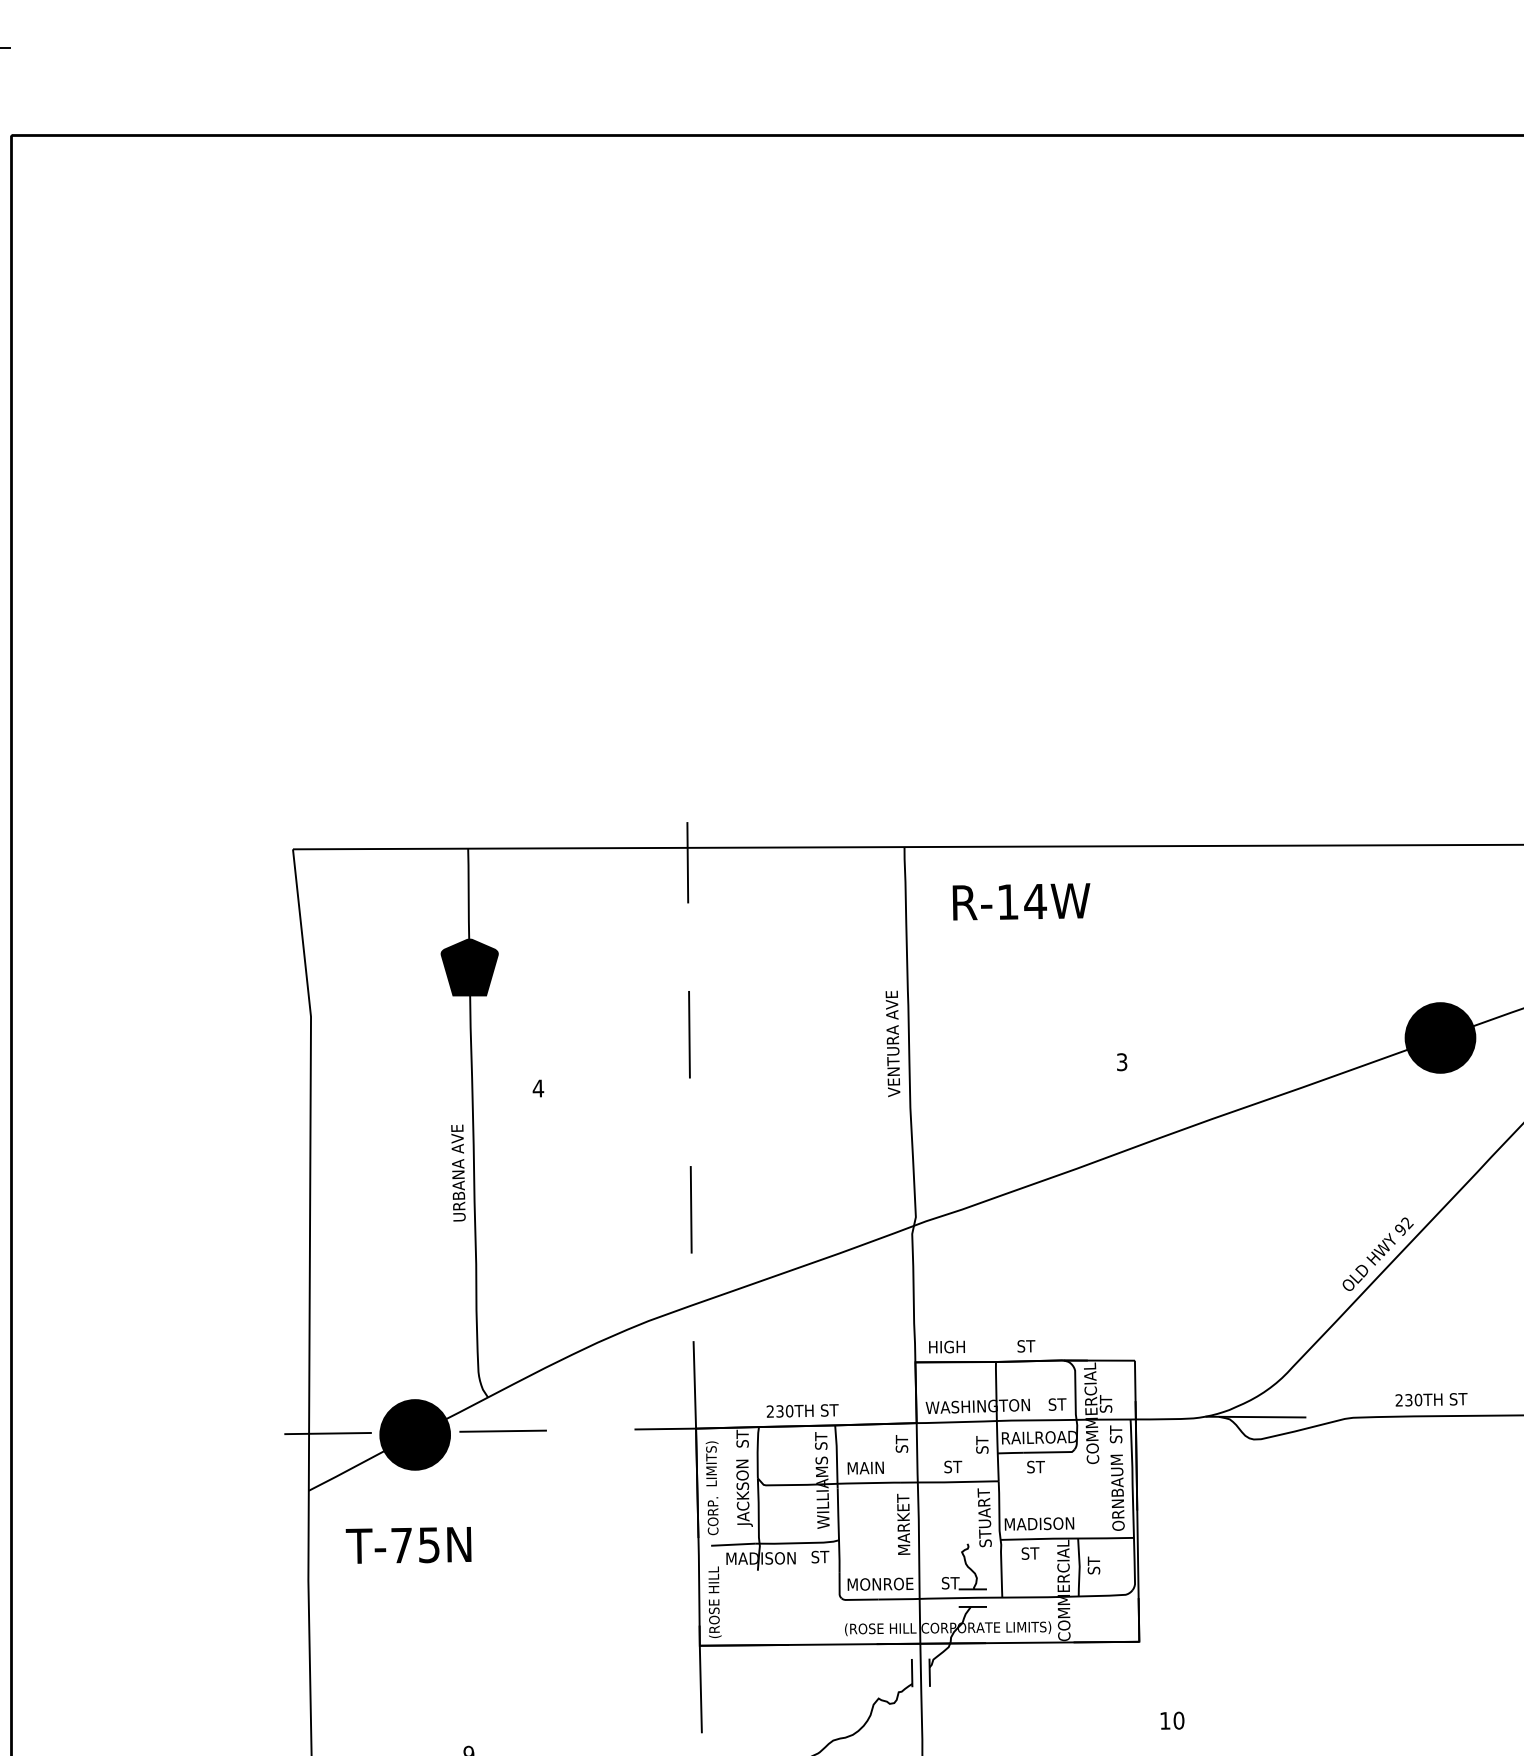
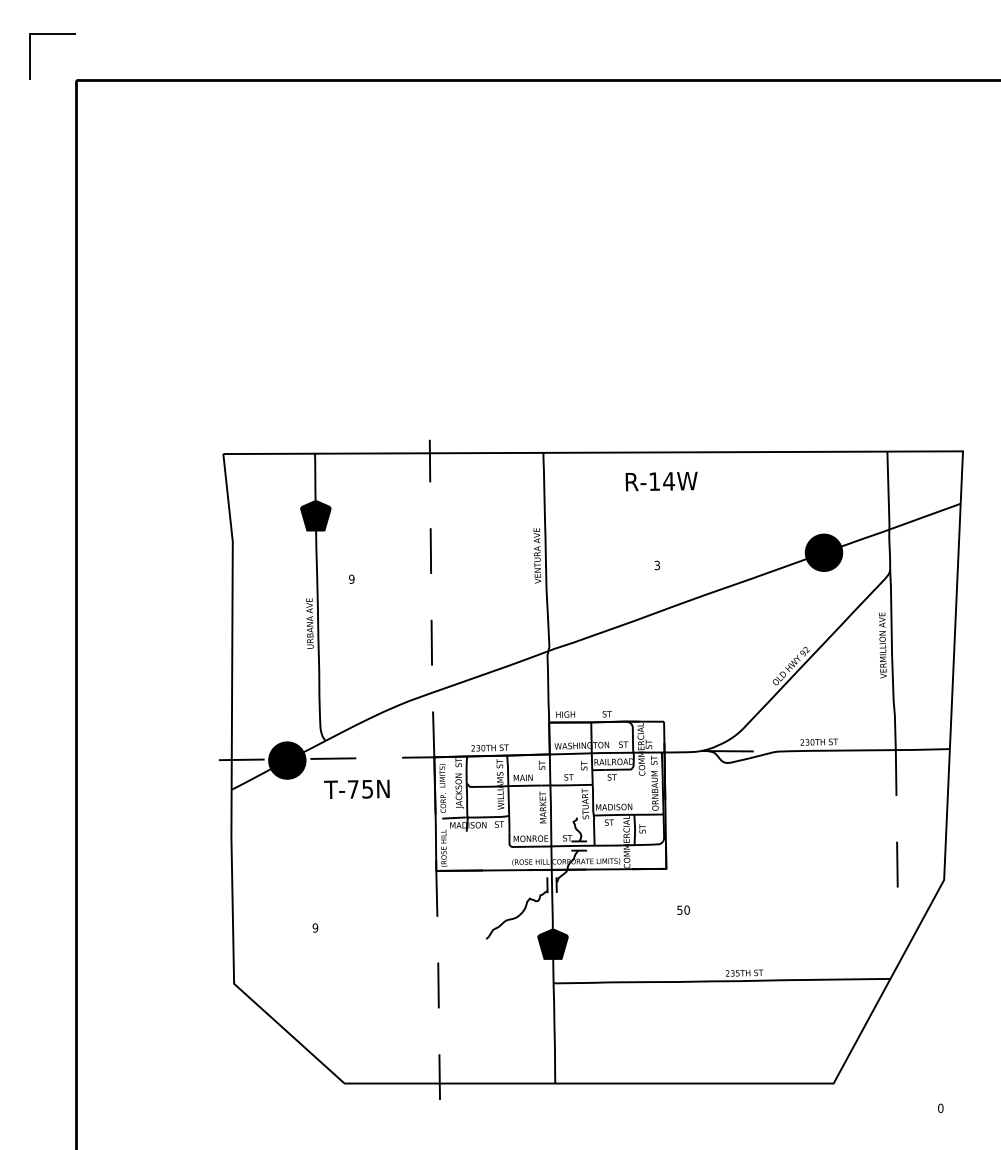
text: (1021, 901) -> (661, 481), moved
text: (537, 1087) -> (351, 578), 4 -> 9
text: (407, 1543) -> (356, 788), moved
text: (1164, 1719) -> (679, 909), 10 -> 50

